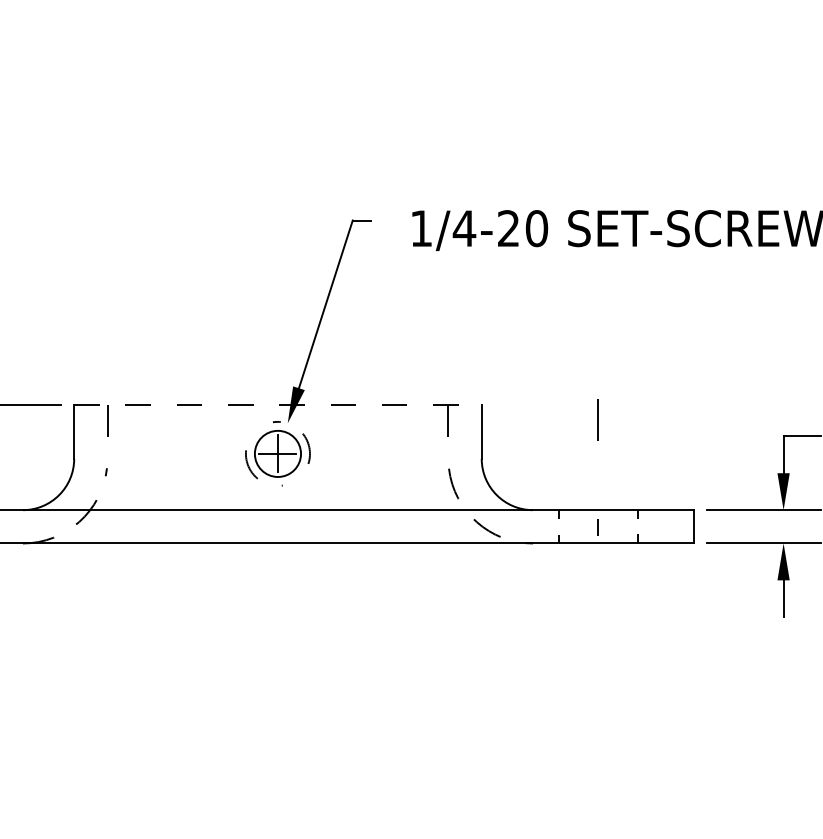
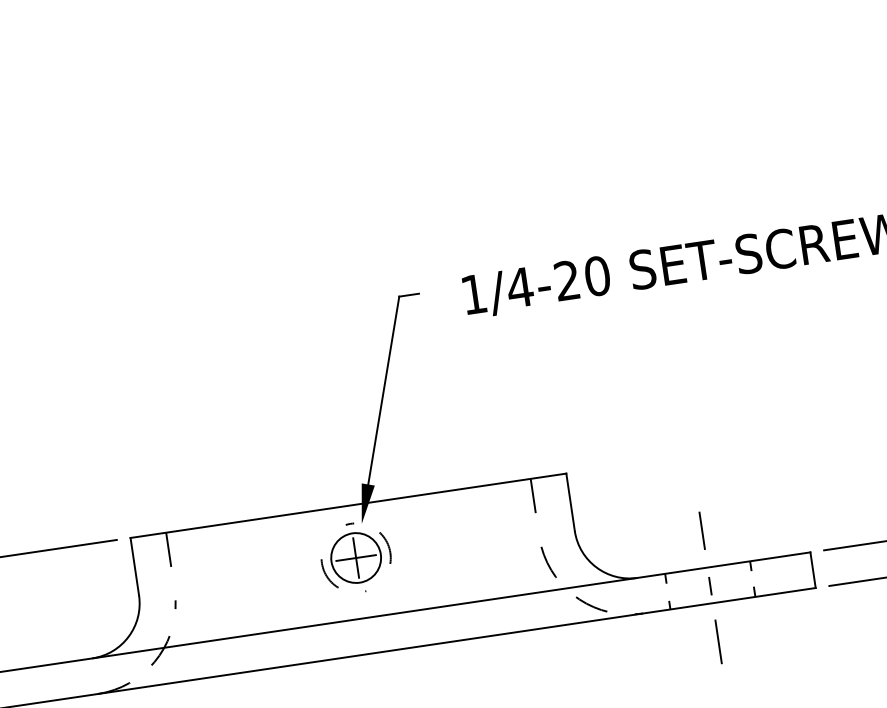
line: (277, 405) -> (348, 506), dashed -> solid
line: (597, 419) -> (717, 641), moved
line: (597, 475) -> (701, 530), added

